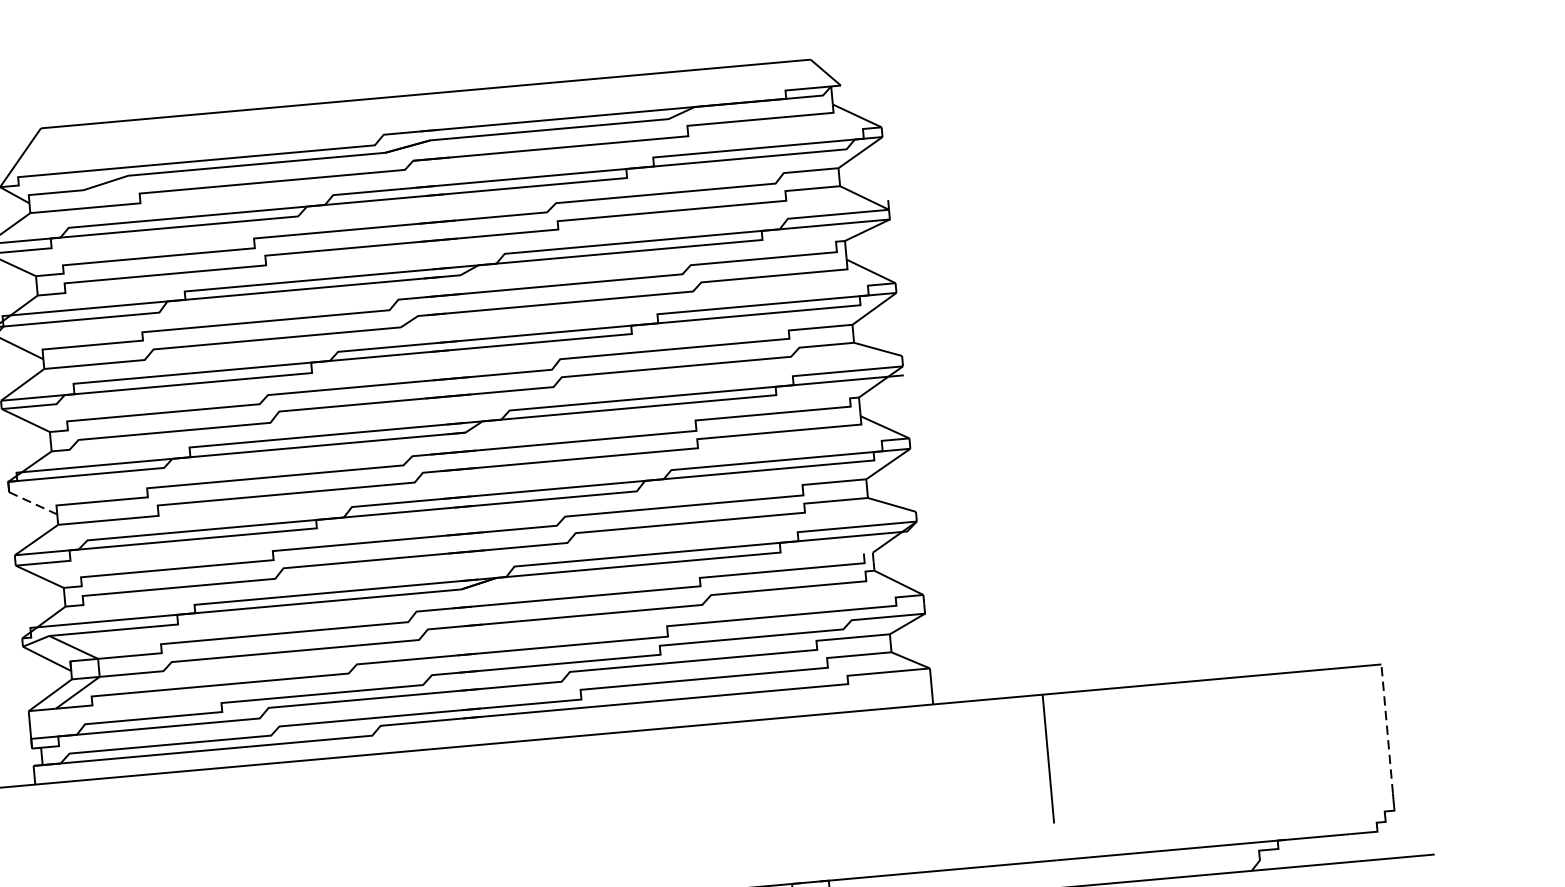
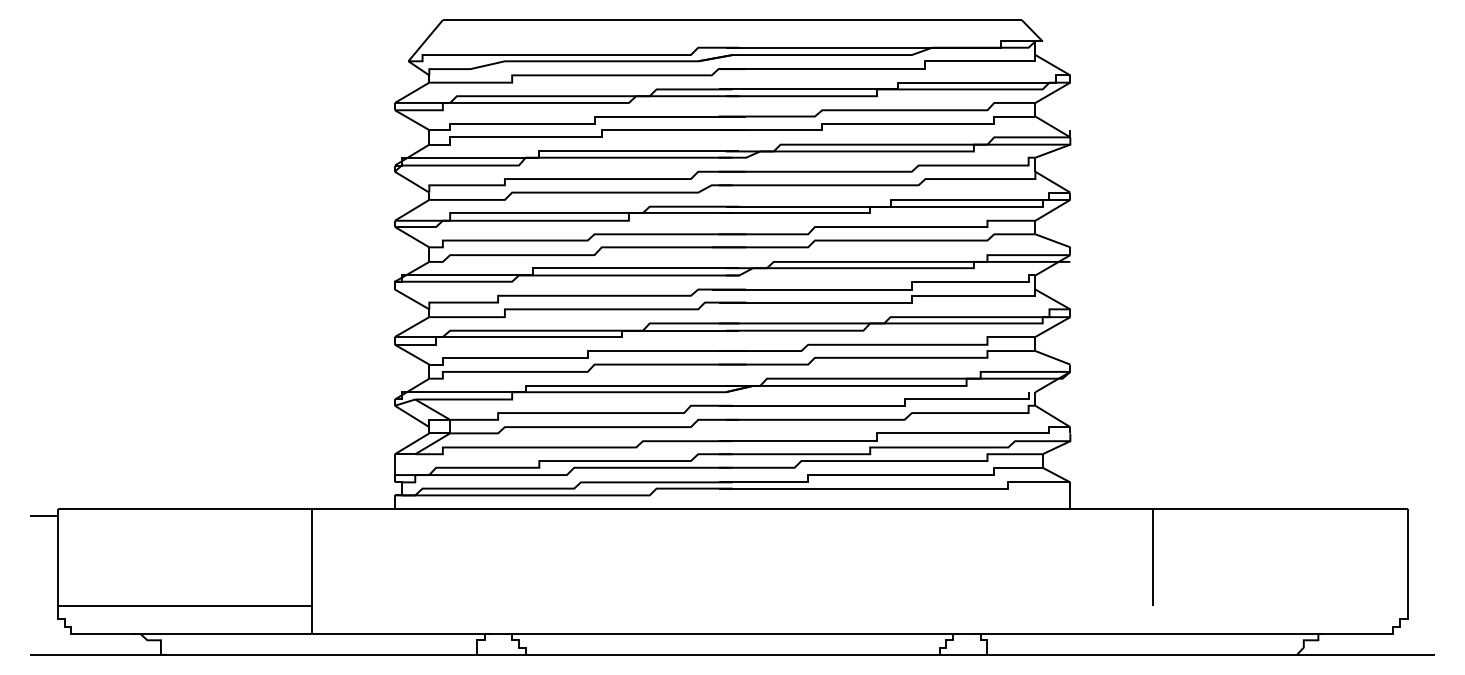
line: (33, 503) -> (412, 299), dashed -> solid
line: (1387, 728) -> (1407, 557), dashed -> solid

